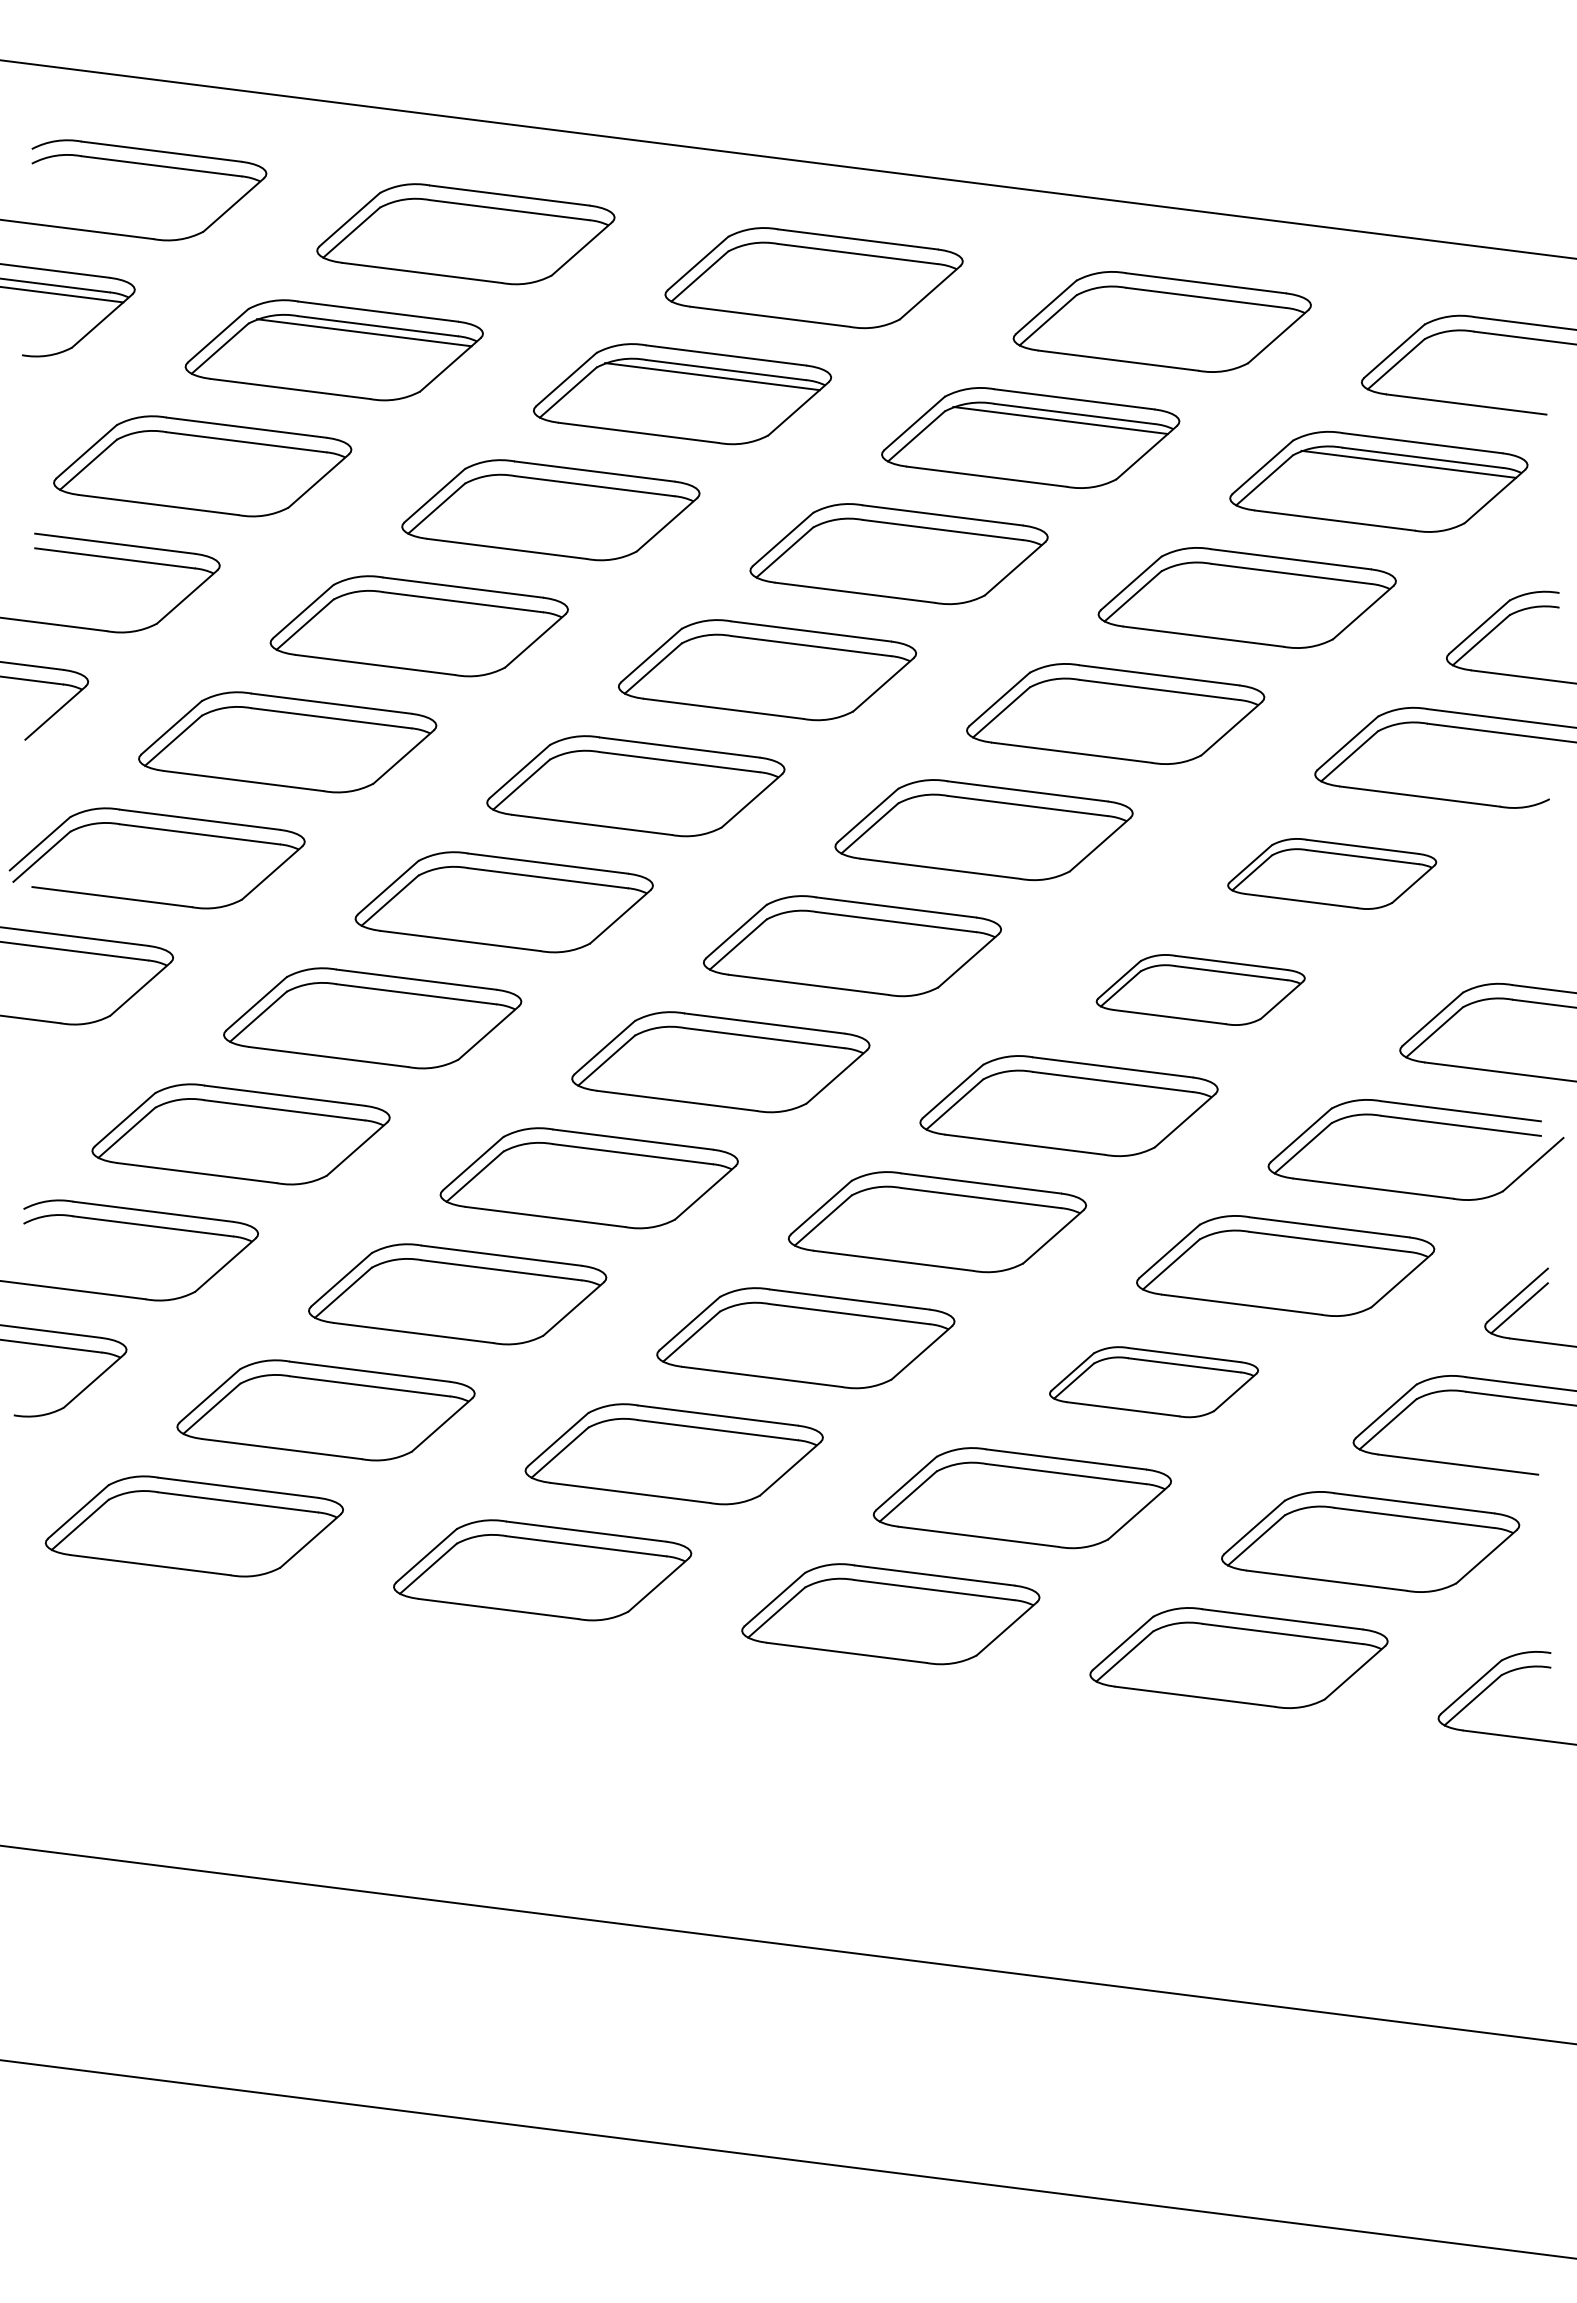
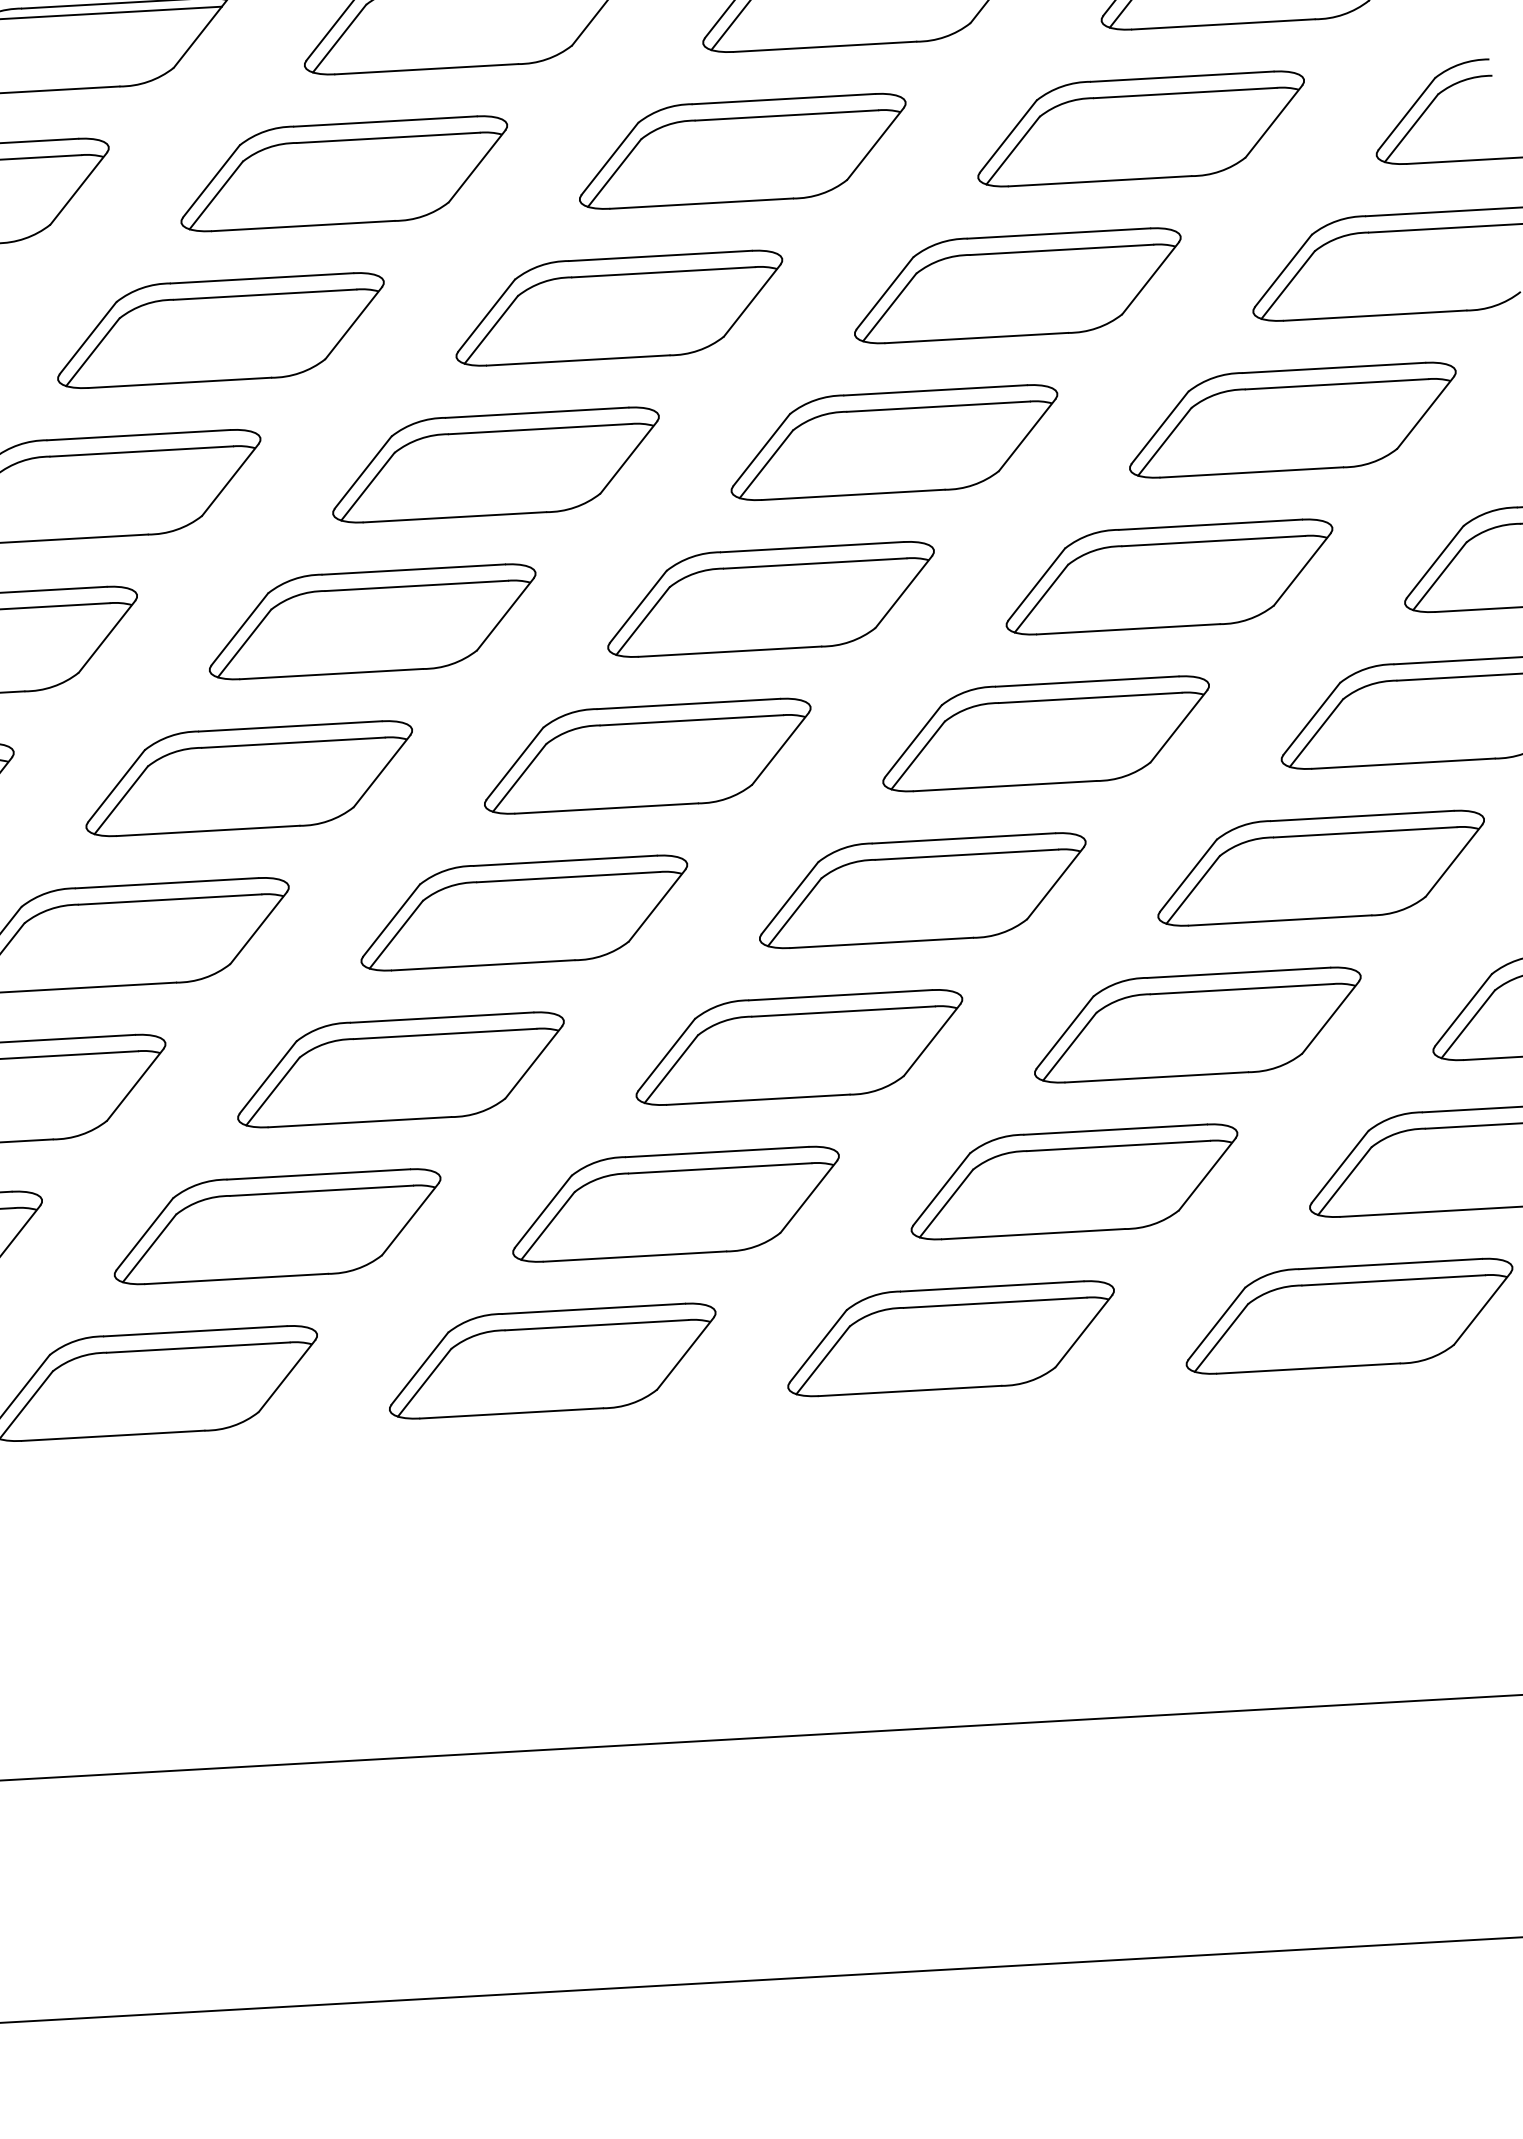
part: (1331, 873) -> (1291, 419), size x1.43
part: (1200, 989) -> (1169, 576), size x1.43
part: (1153, 1382) -> (1197, 1025), size x1.43

